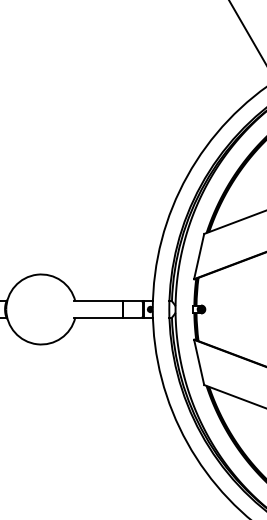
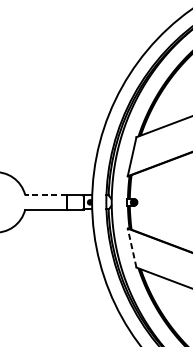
line: (98, 301) -> (45, 195), solid -> dashed
line: (199, 361) -> (132, 247), solid -> dashed

